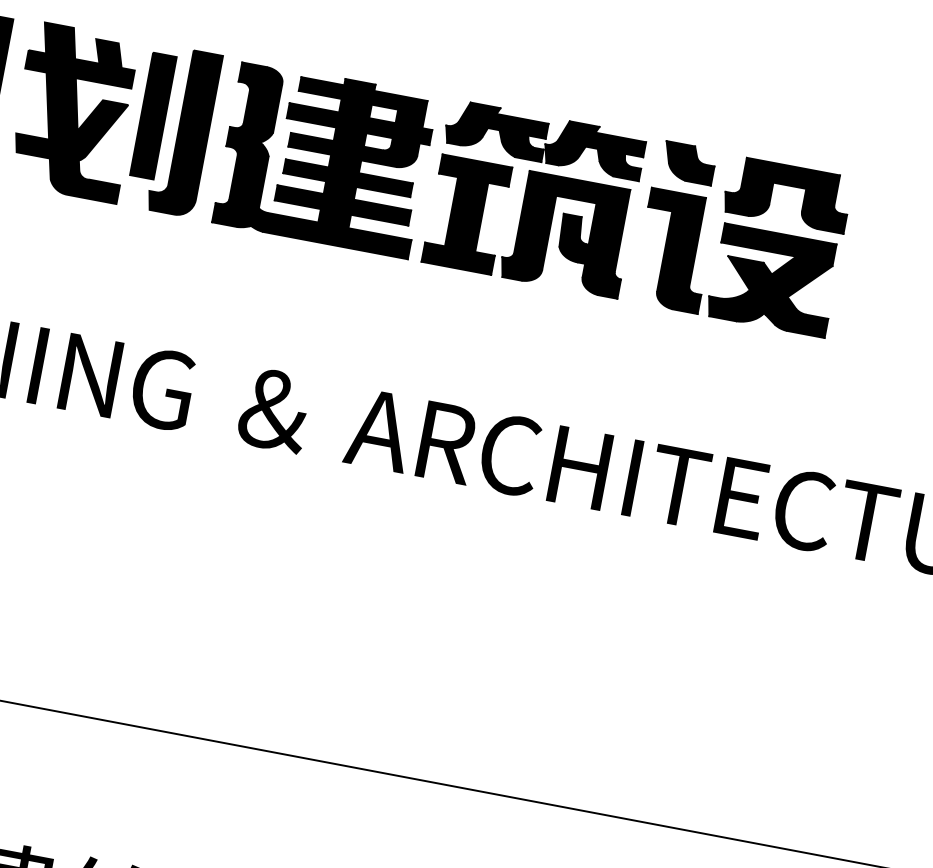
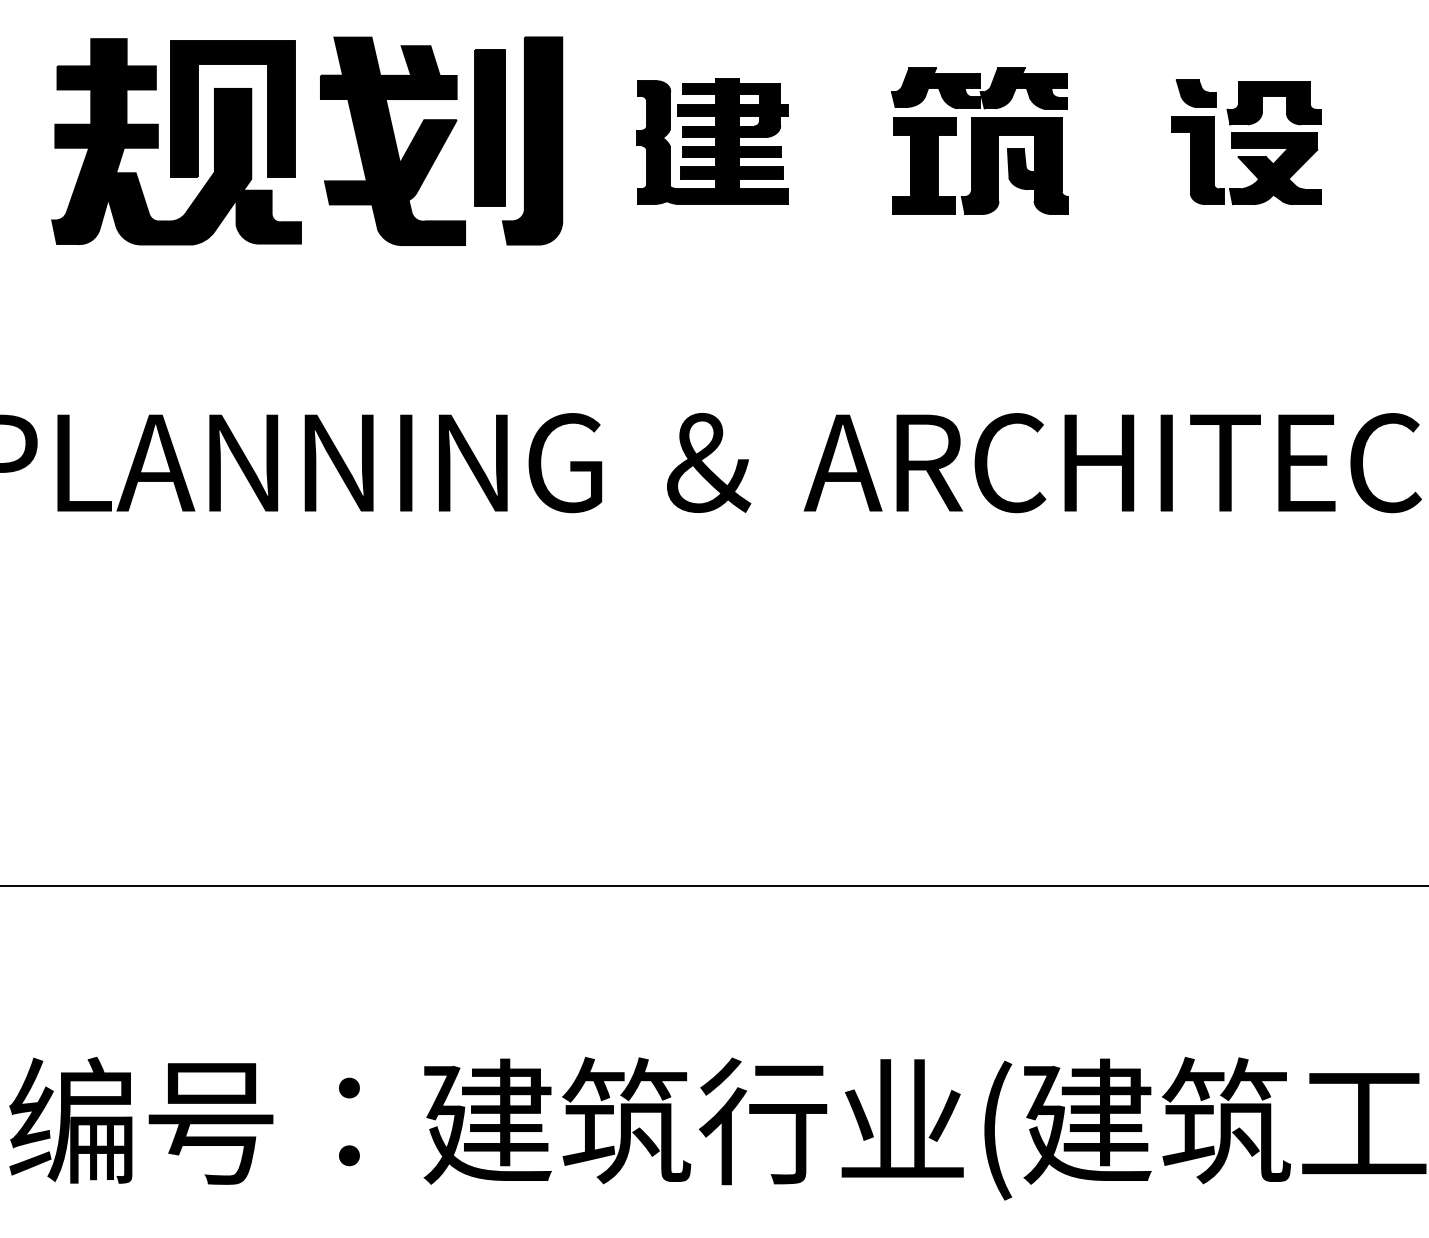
part: (325, 159) -> (712, 141), size x0.6
part: (533, 199) -> (979, 141), size x0.7
part: (742, 239) -> (1246, 142), size x0.6

